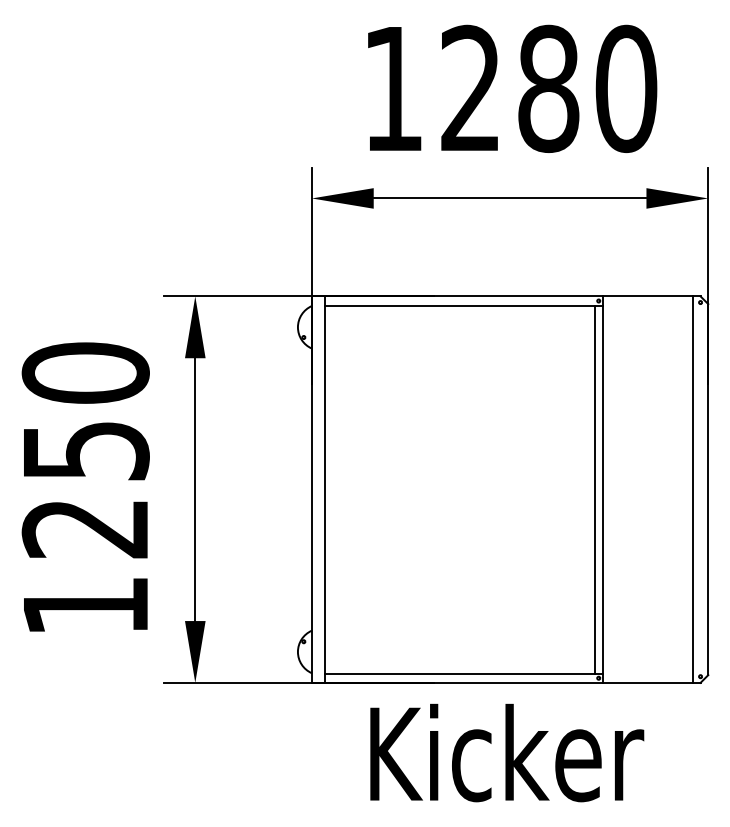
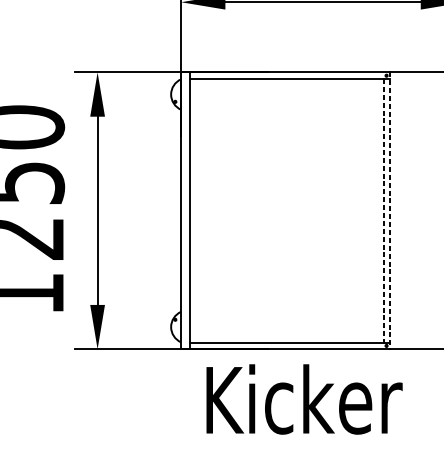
line: (594, 489) -> (383, 210), solid -> dashed
line: (603, 490) -> (390, 211), solid -> dashed
text: (507, 752) -> (304, 399), moved

